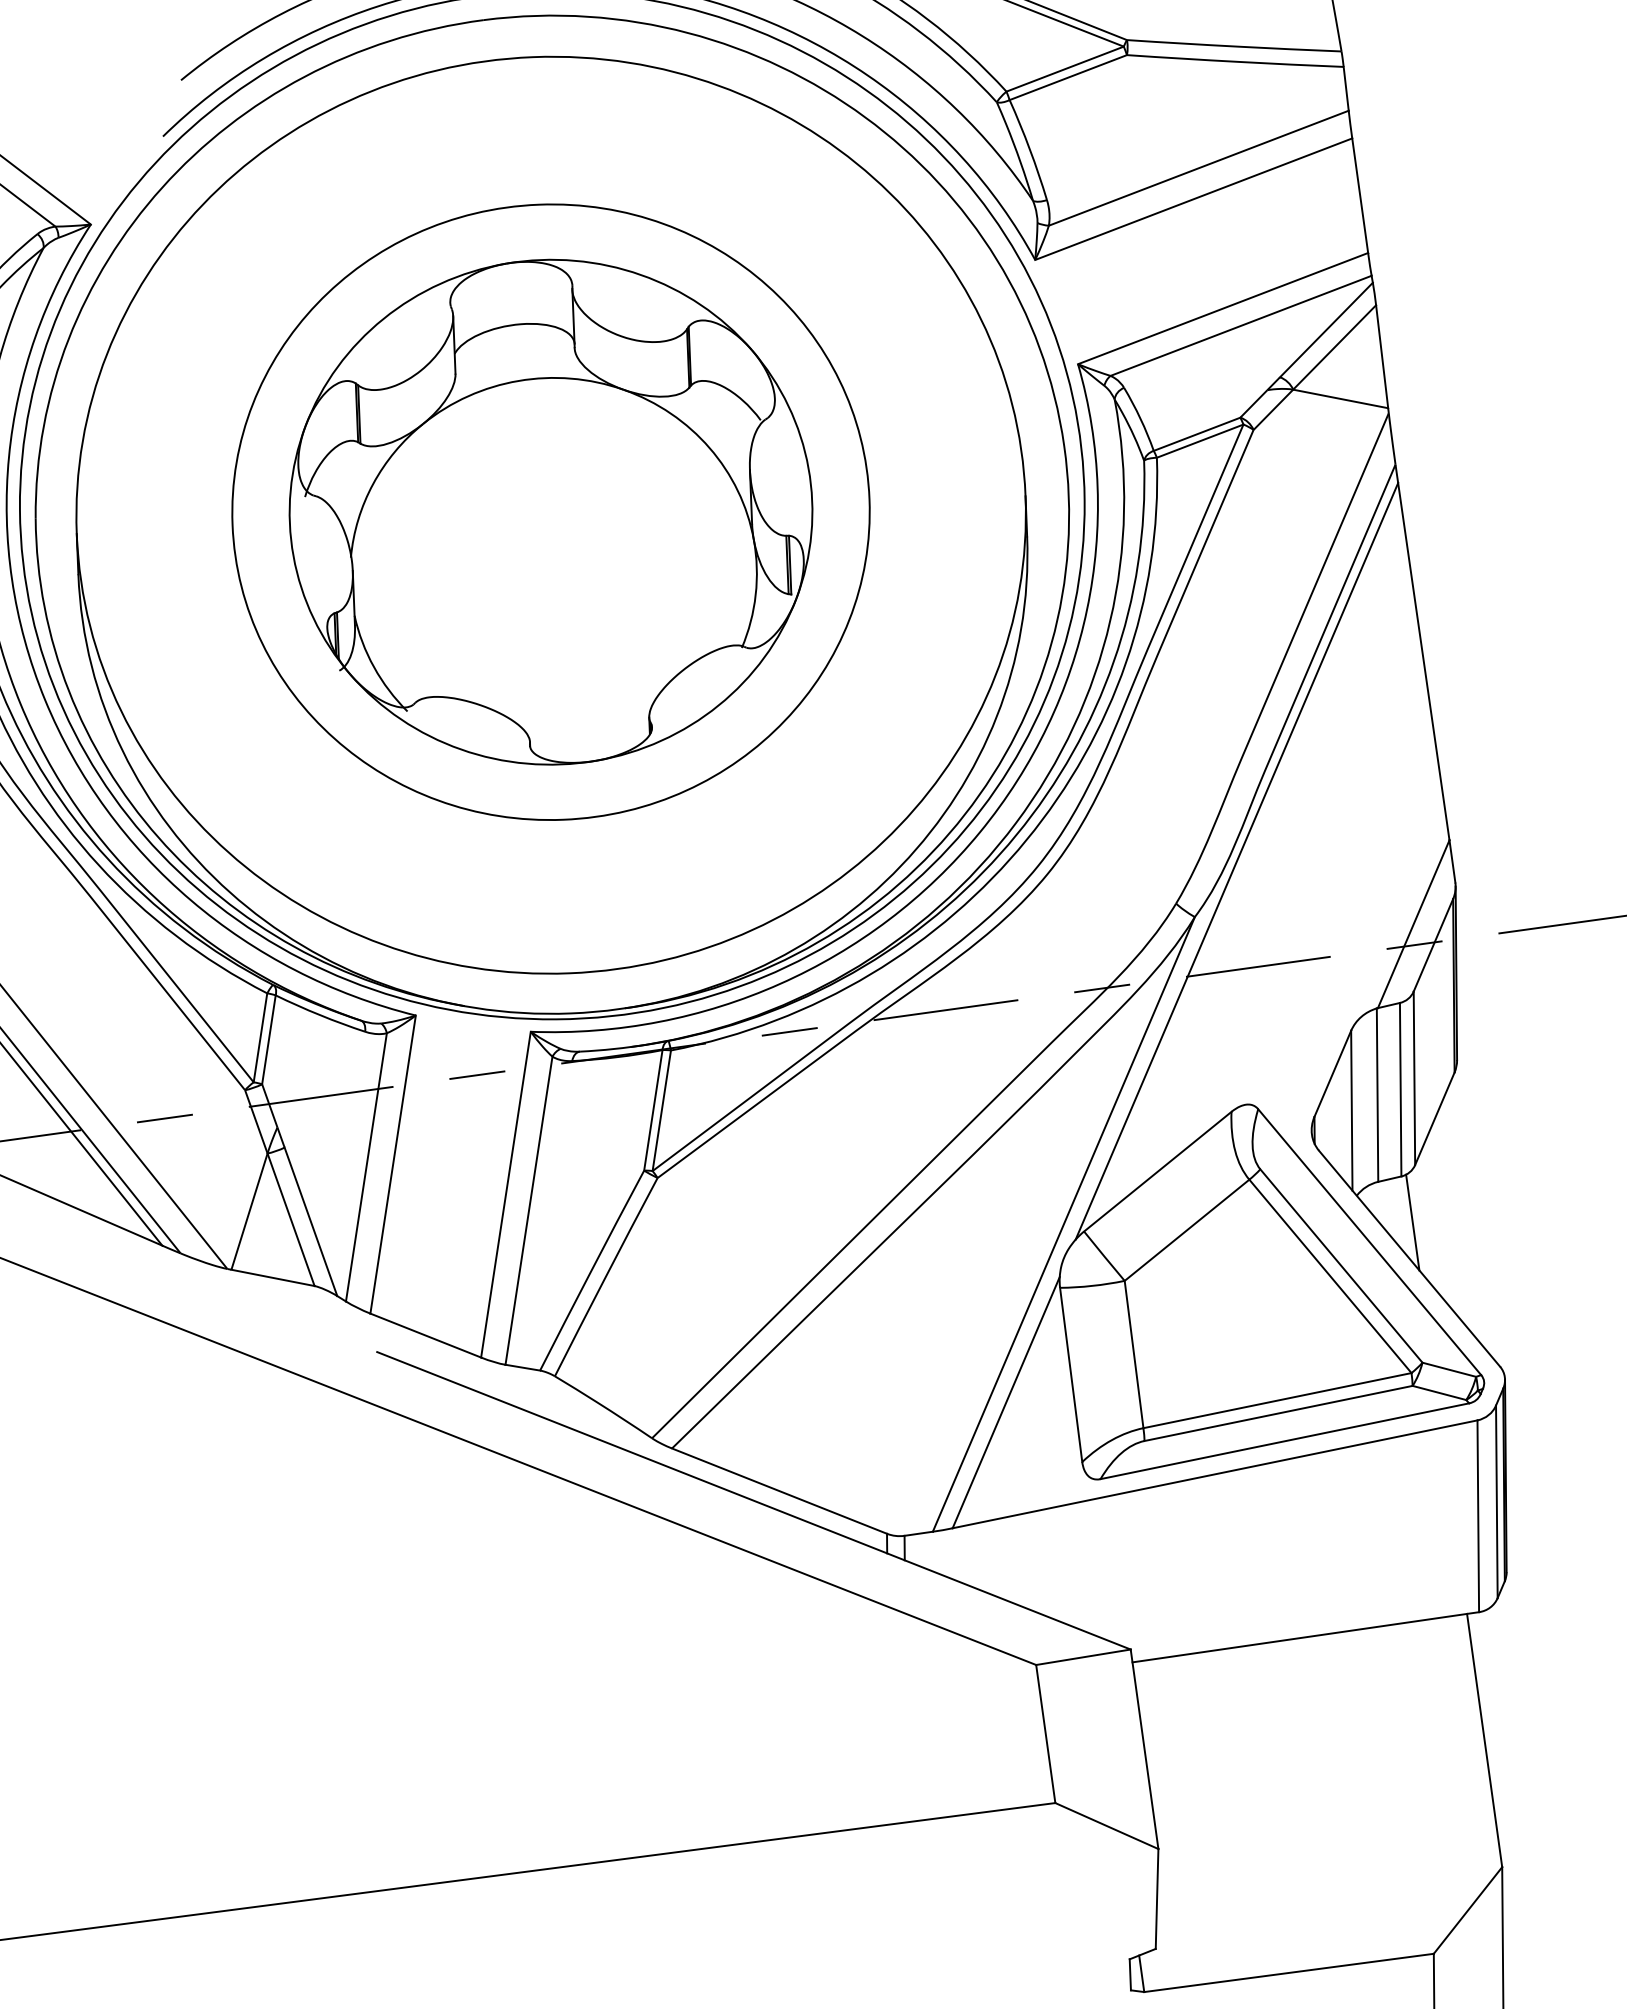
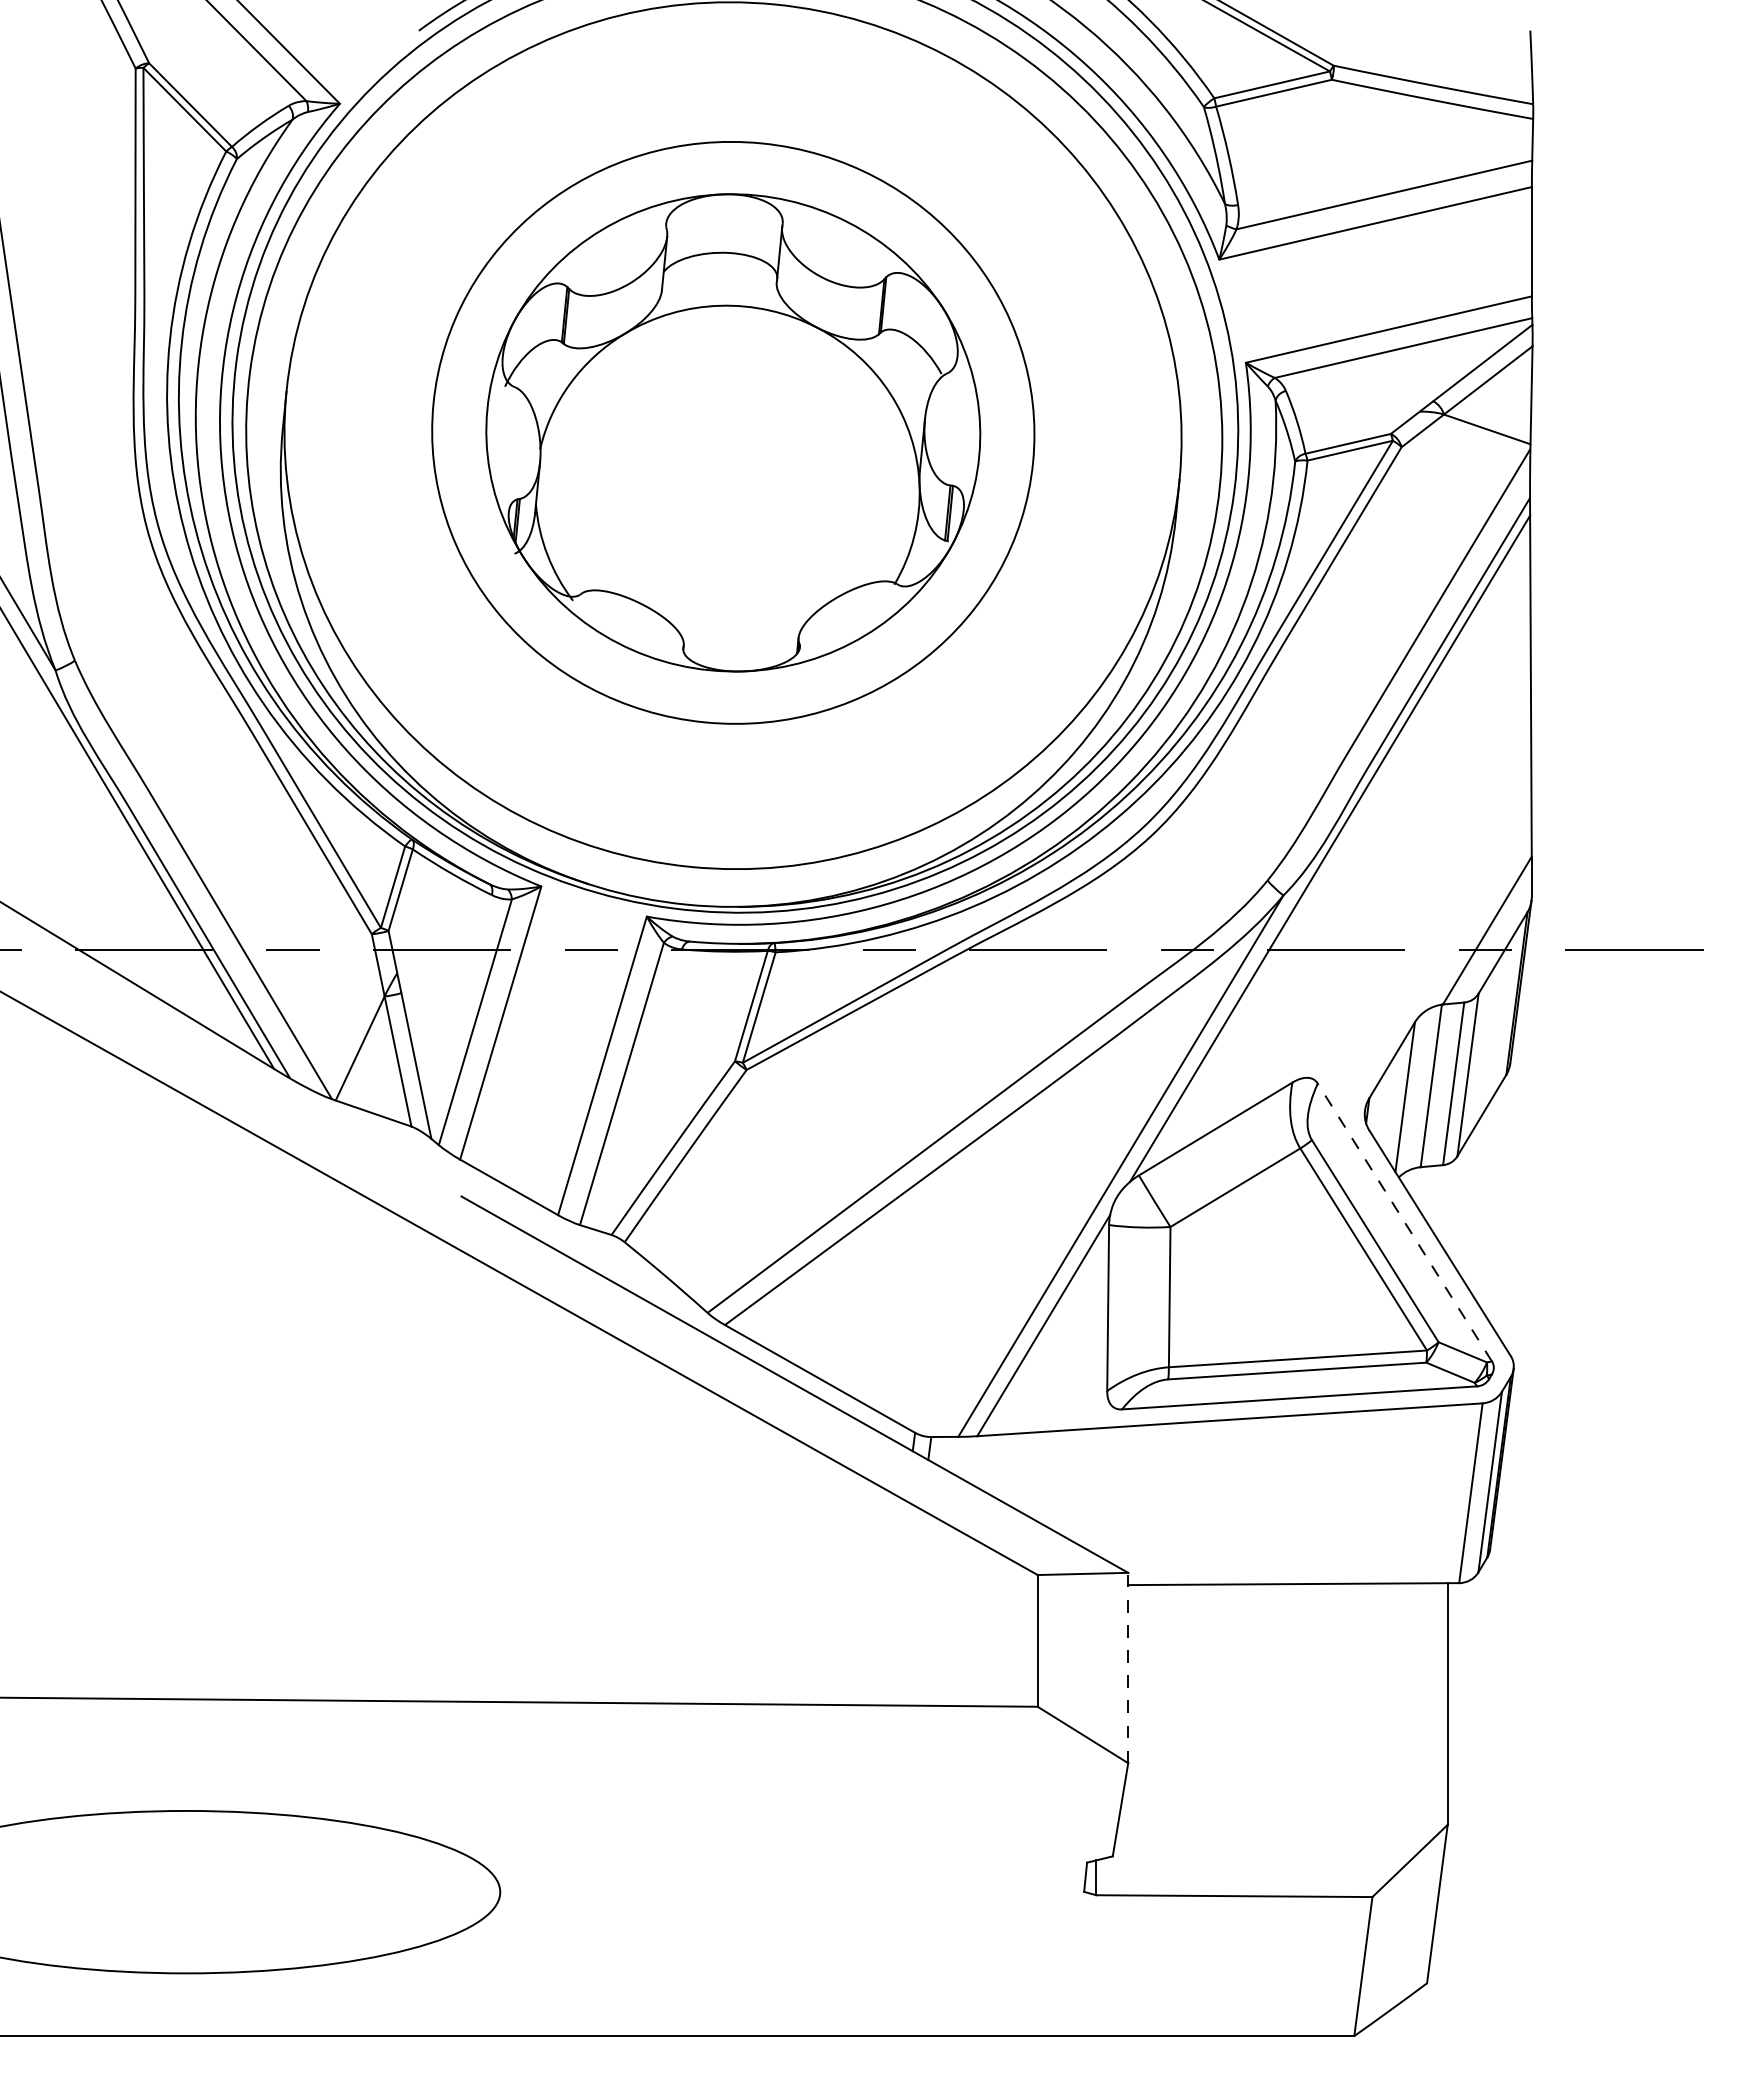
line: (1412, 1222) -> (1447, 1209), removed
line: (1369, 1242) -> (1404, 1222), solid -> dashed
line: (1144, 1748) -> (1128, 1667), solid -> dashed

